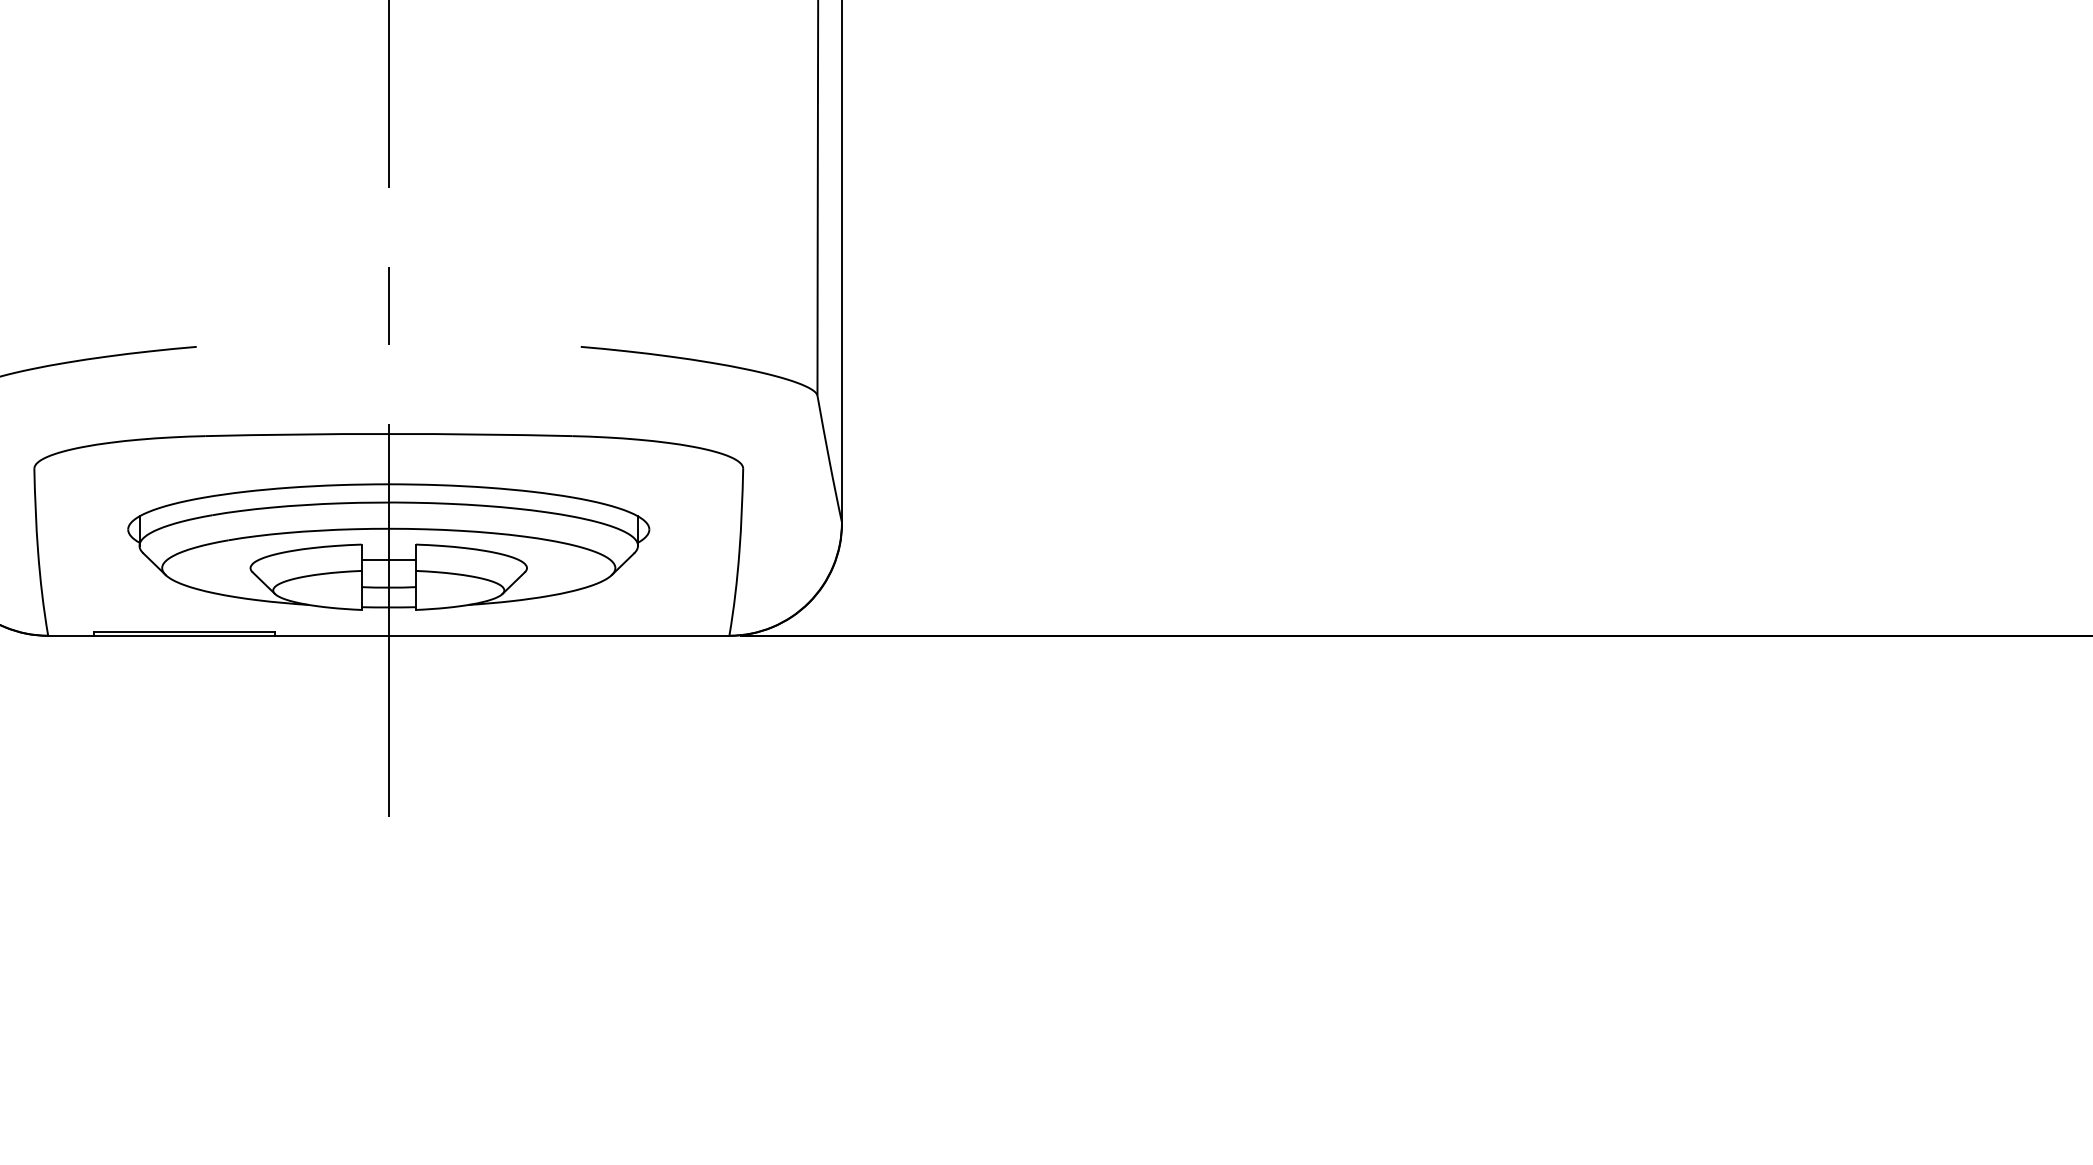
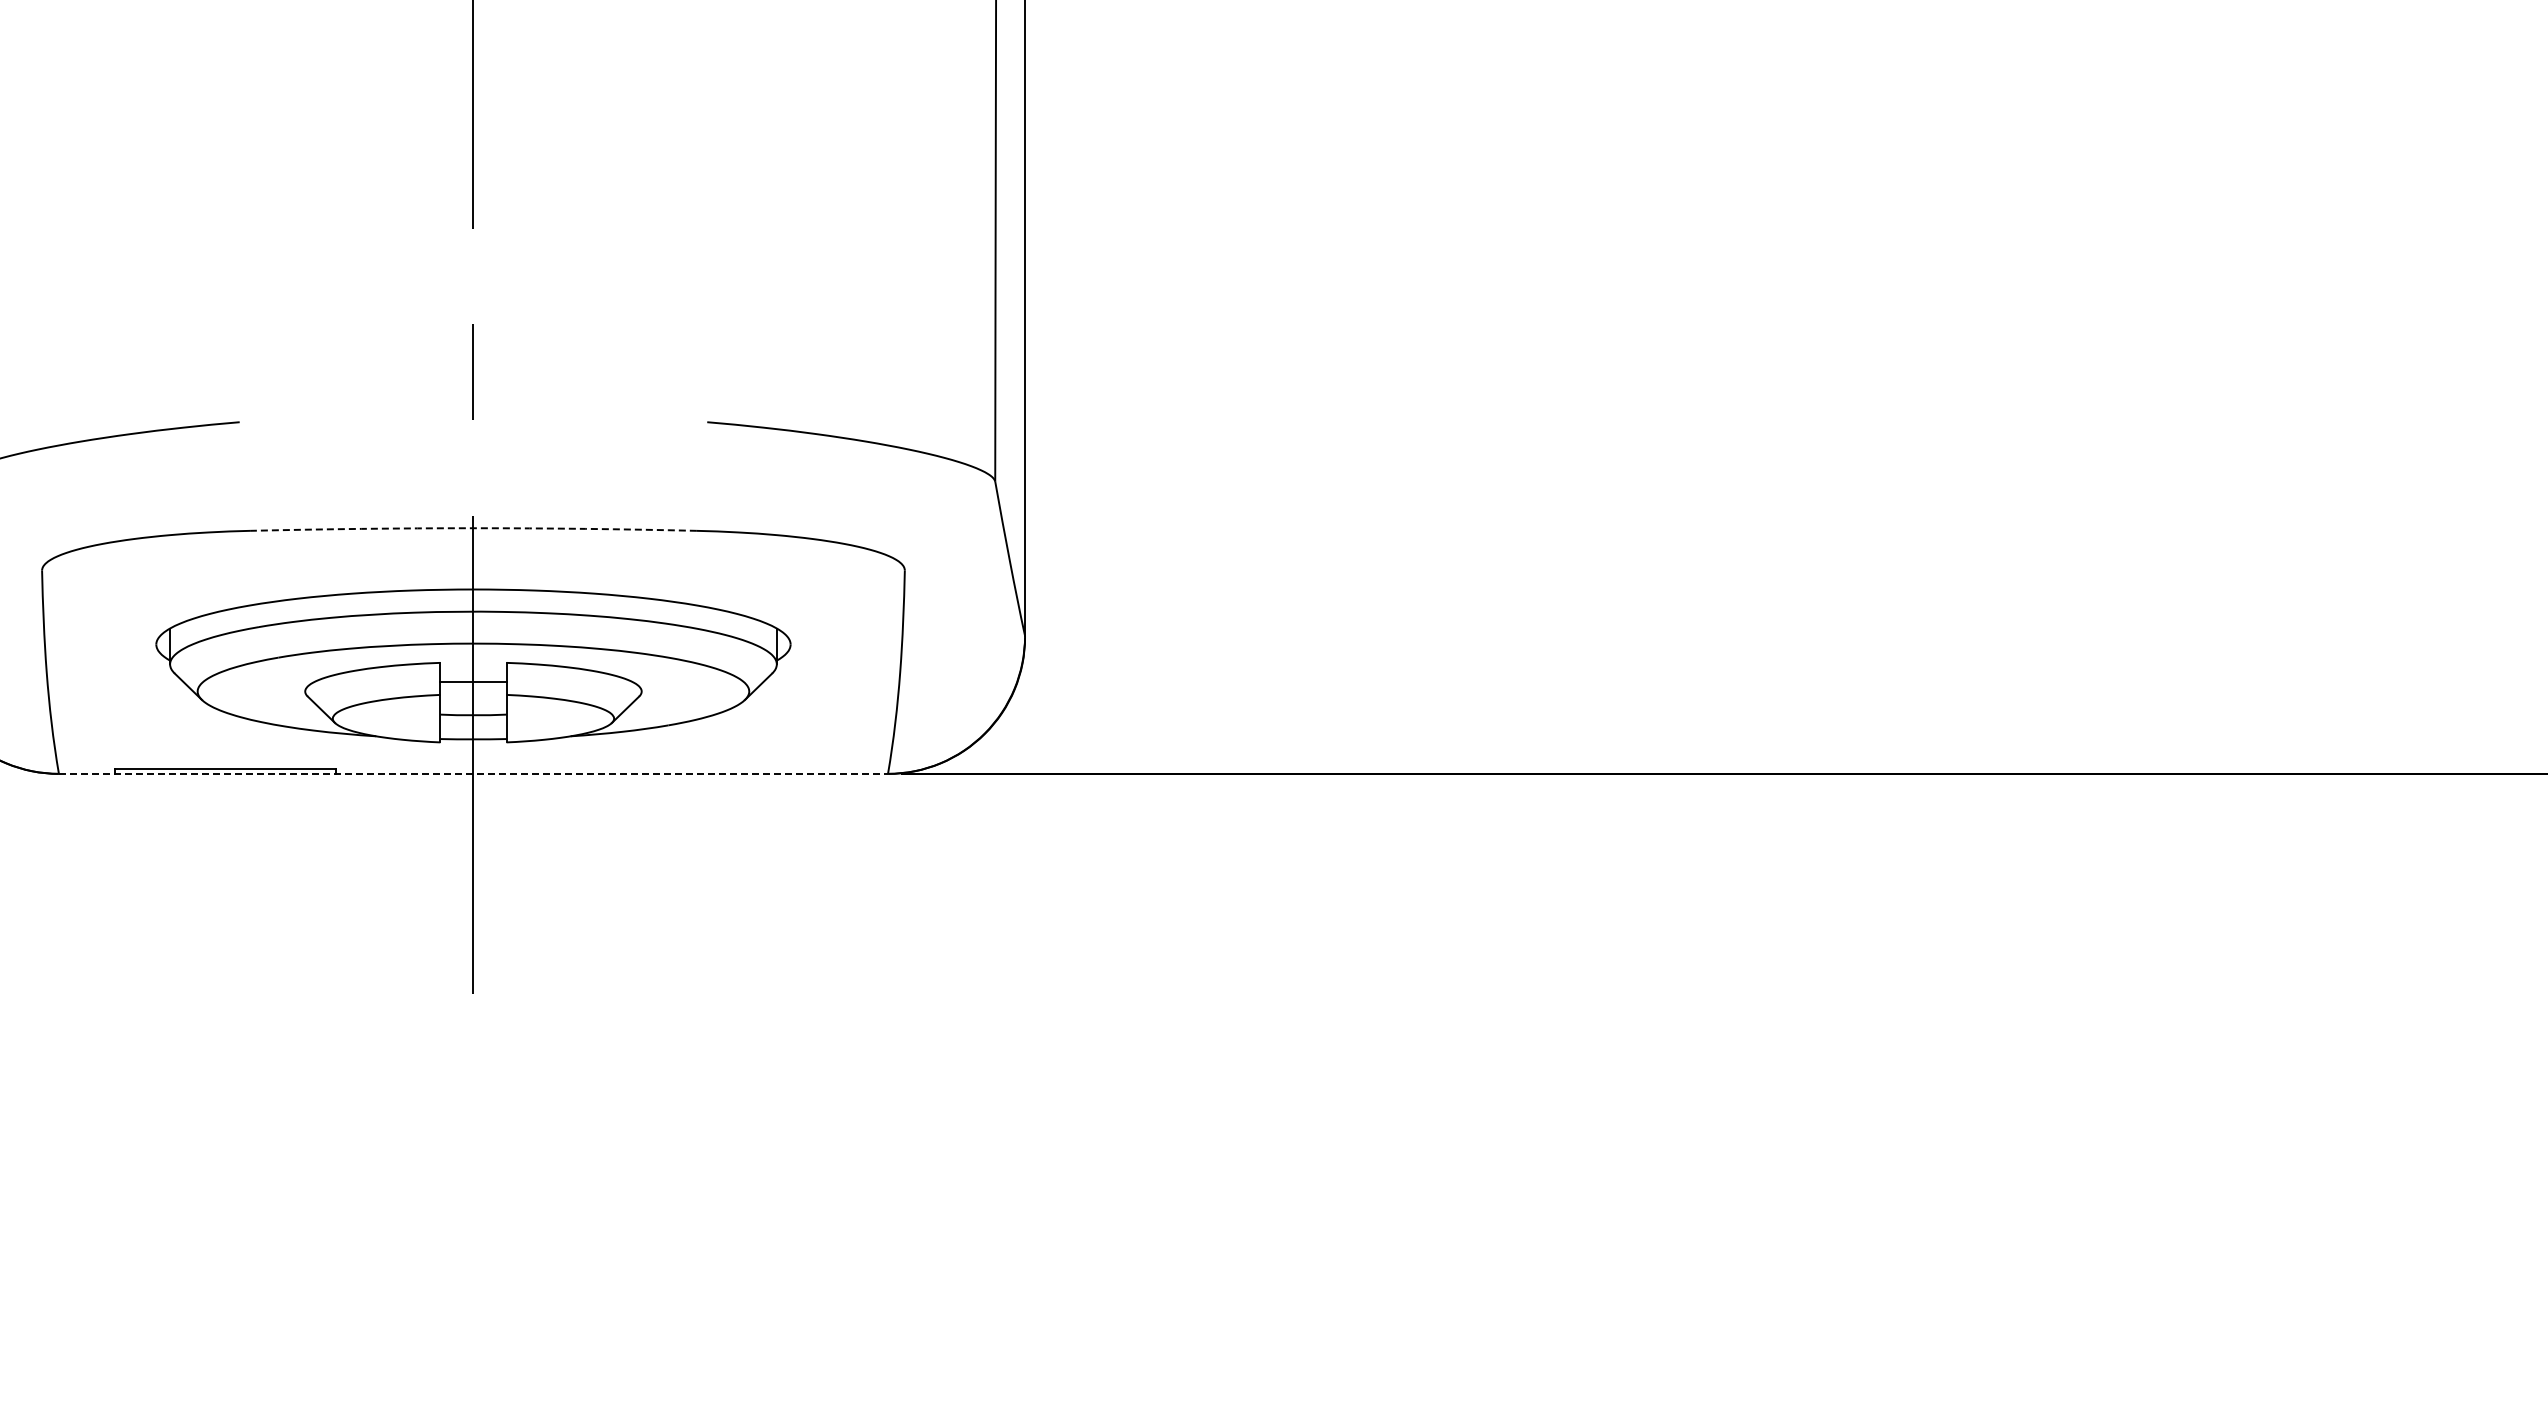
arc: (388, 434) -> (473, 528), solid -> dashed
line: (388, 635) -> (473, 773), solid -> dashed

